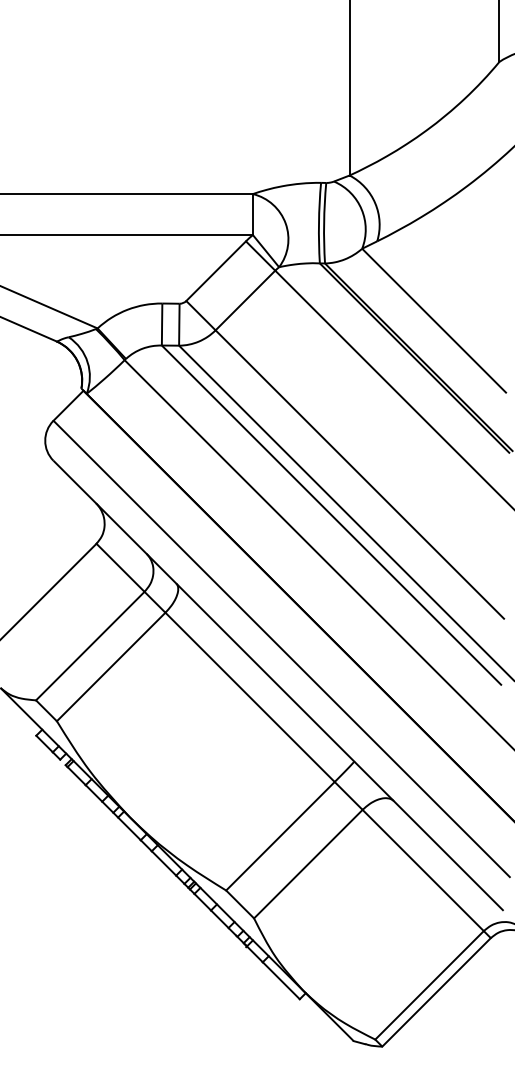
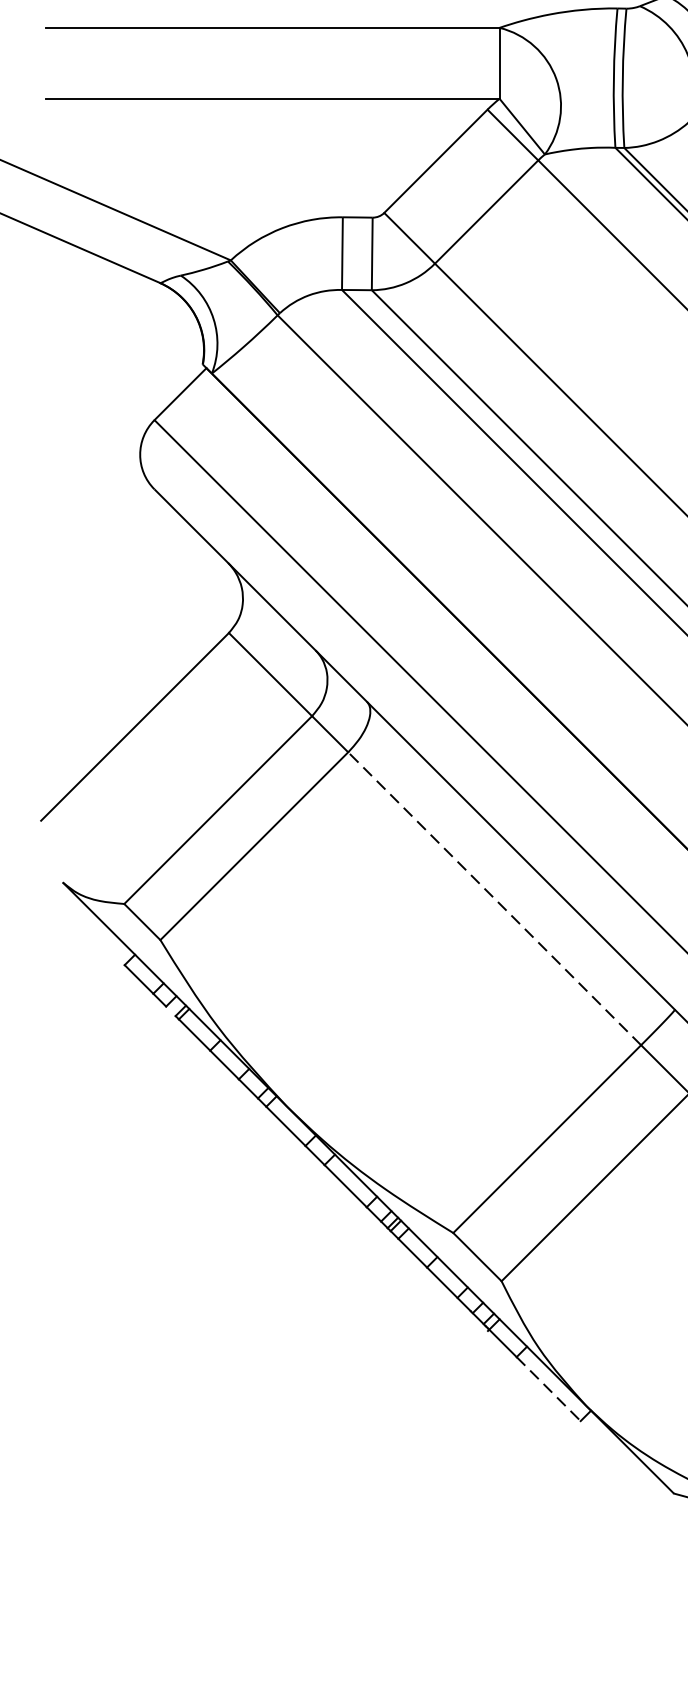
line: (250, 697) -> (495, 899), solid -> dashed
line: (281, 981) -> (549, 1390), solid -> dashed

